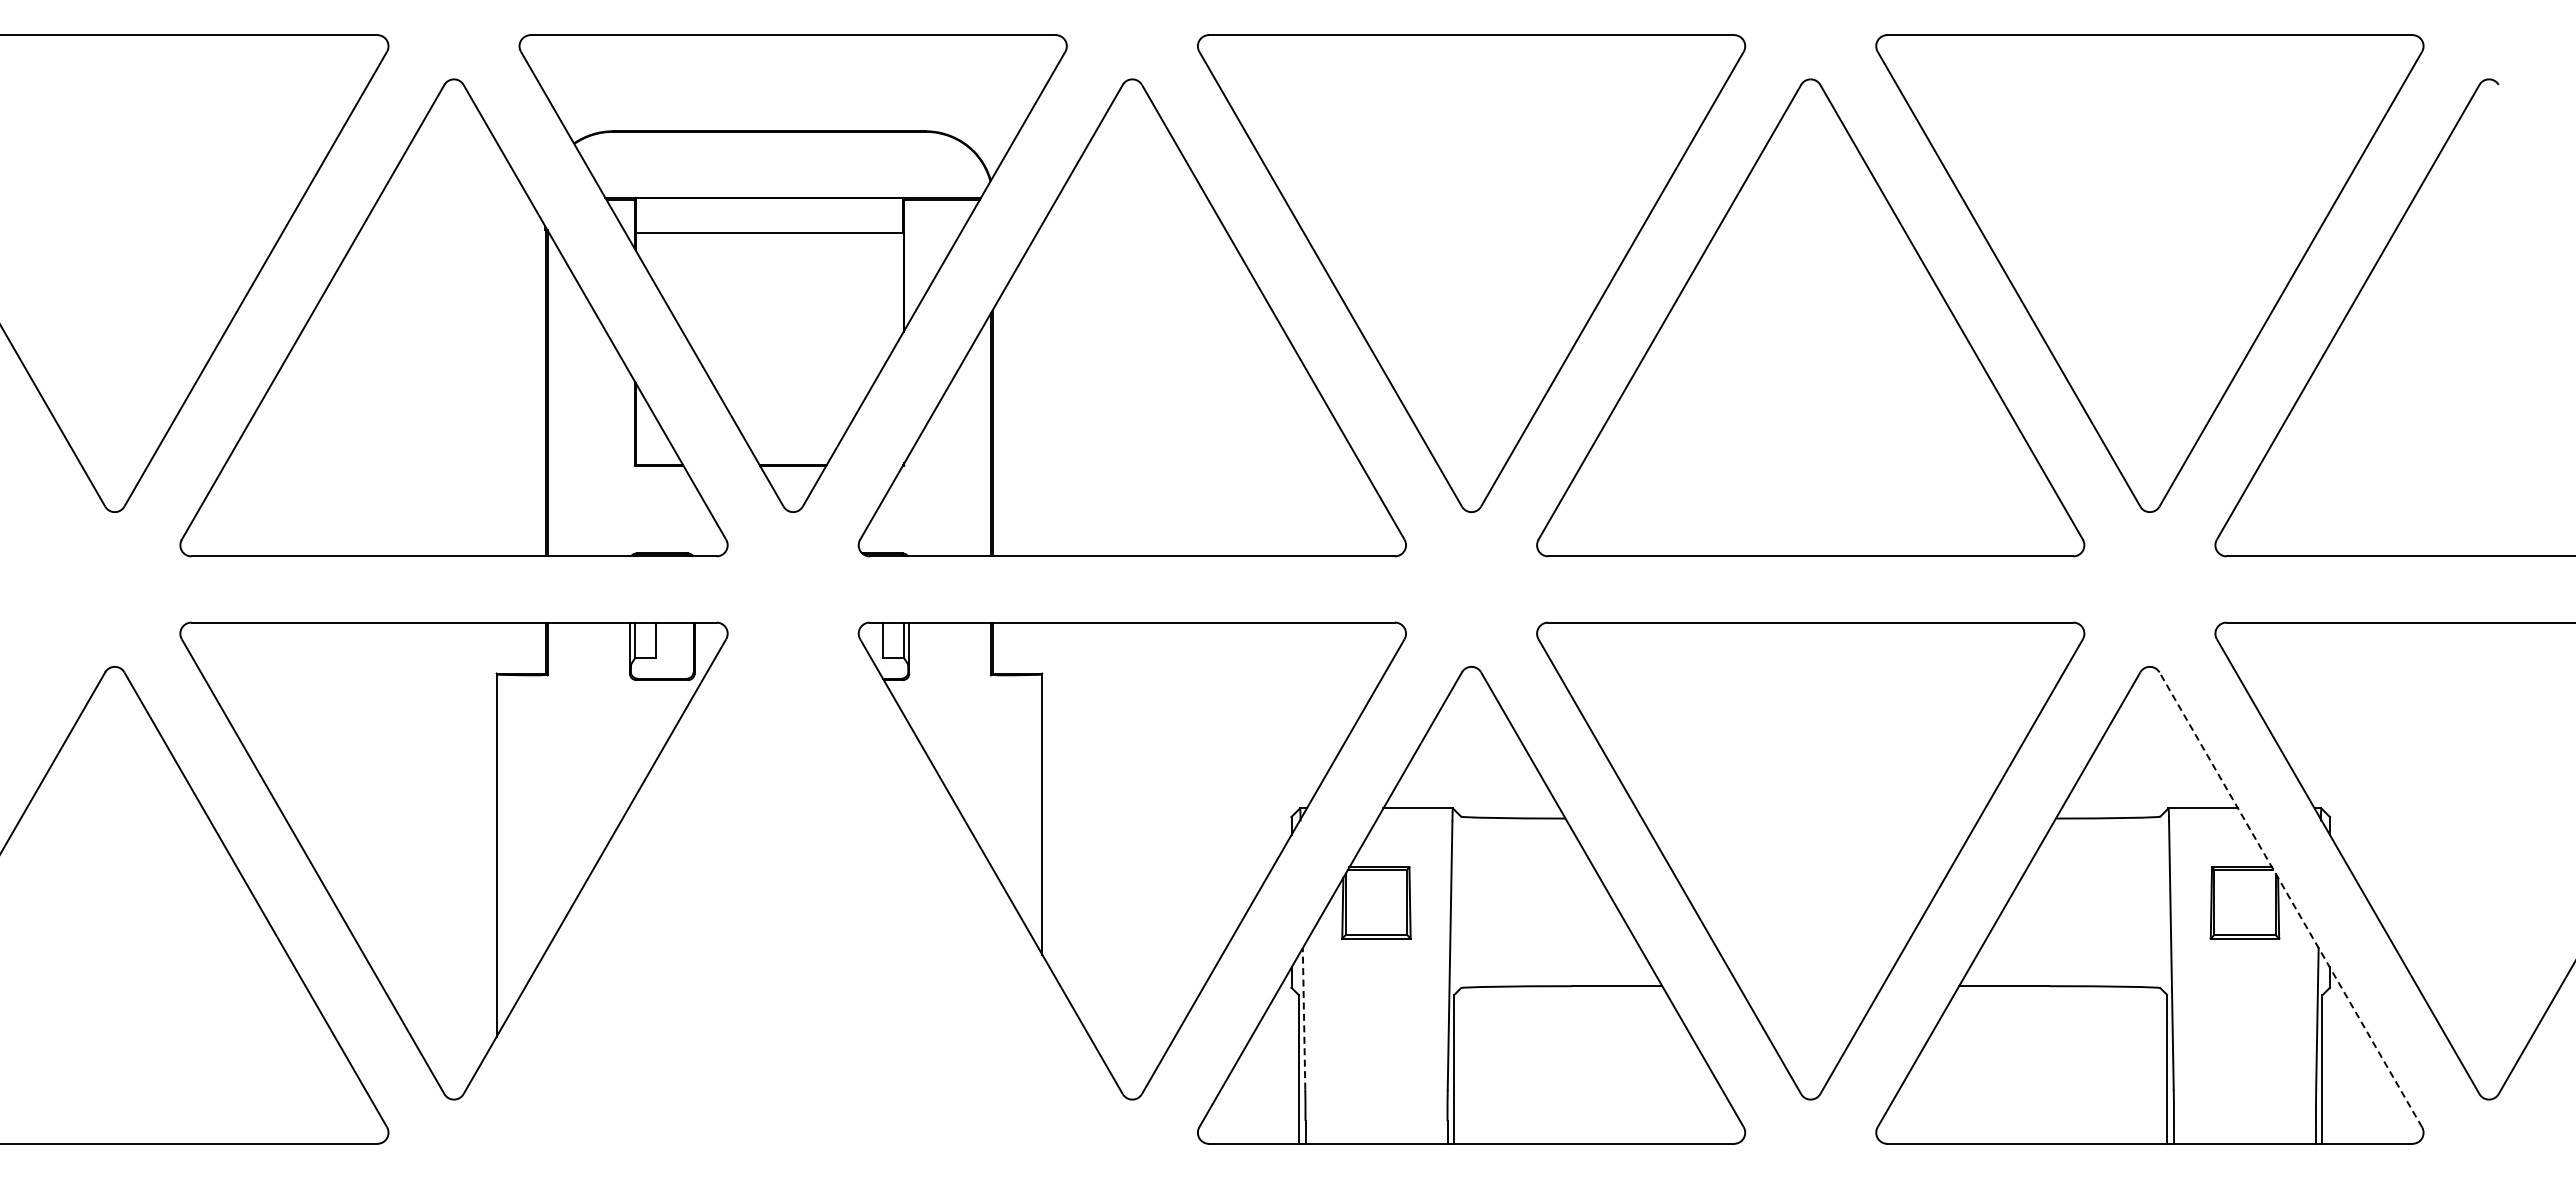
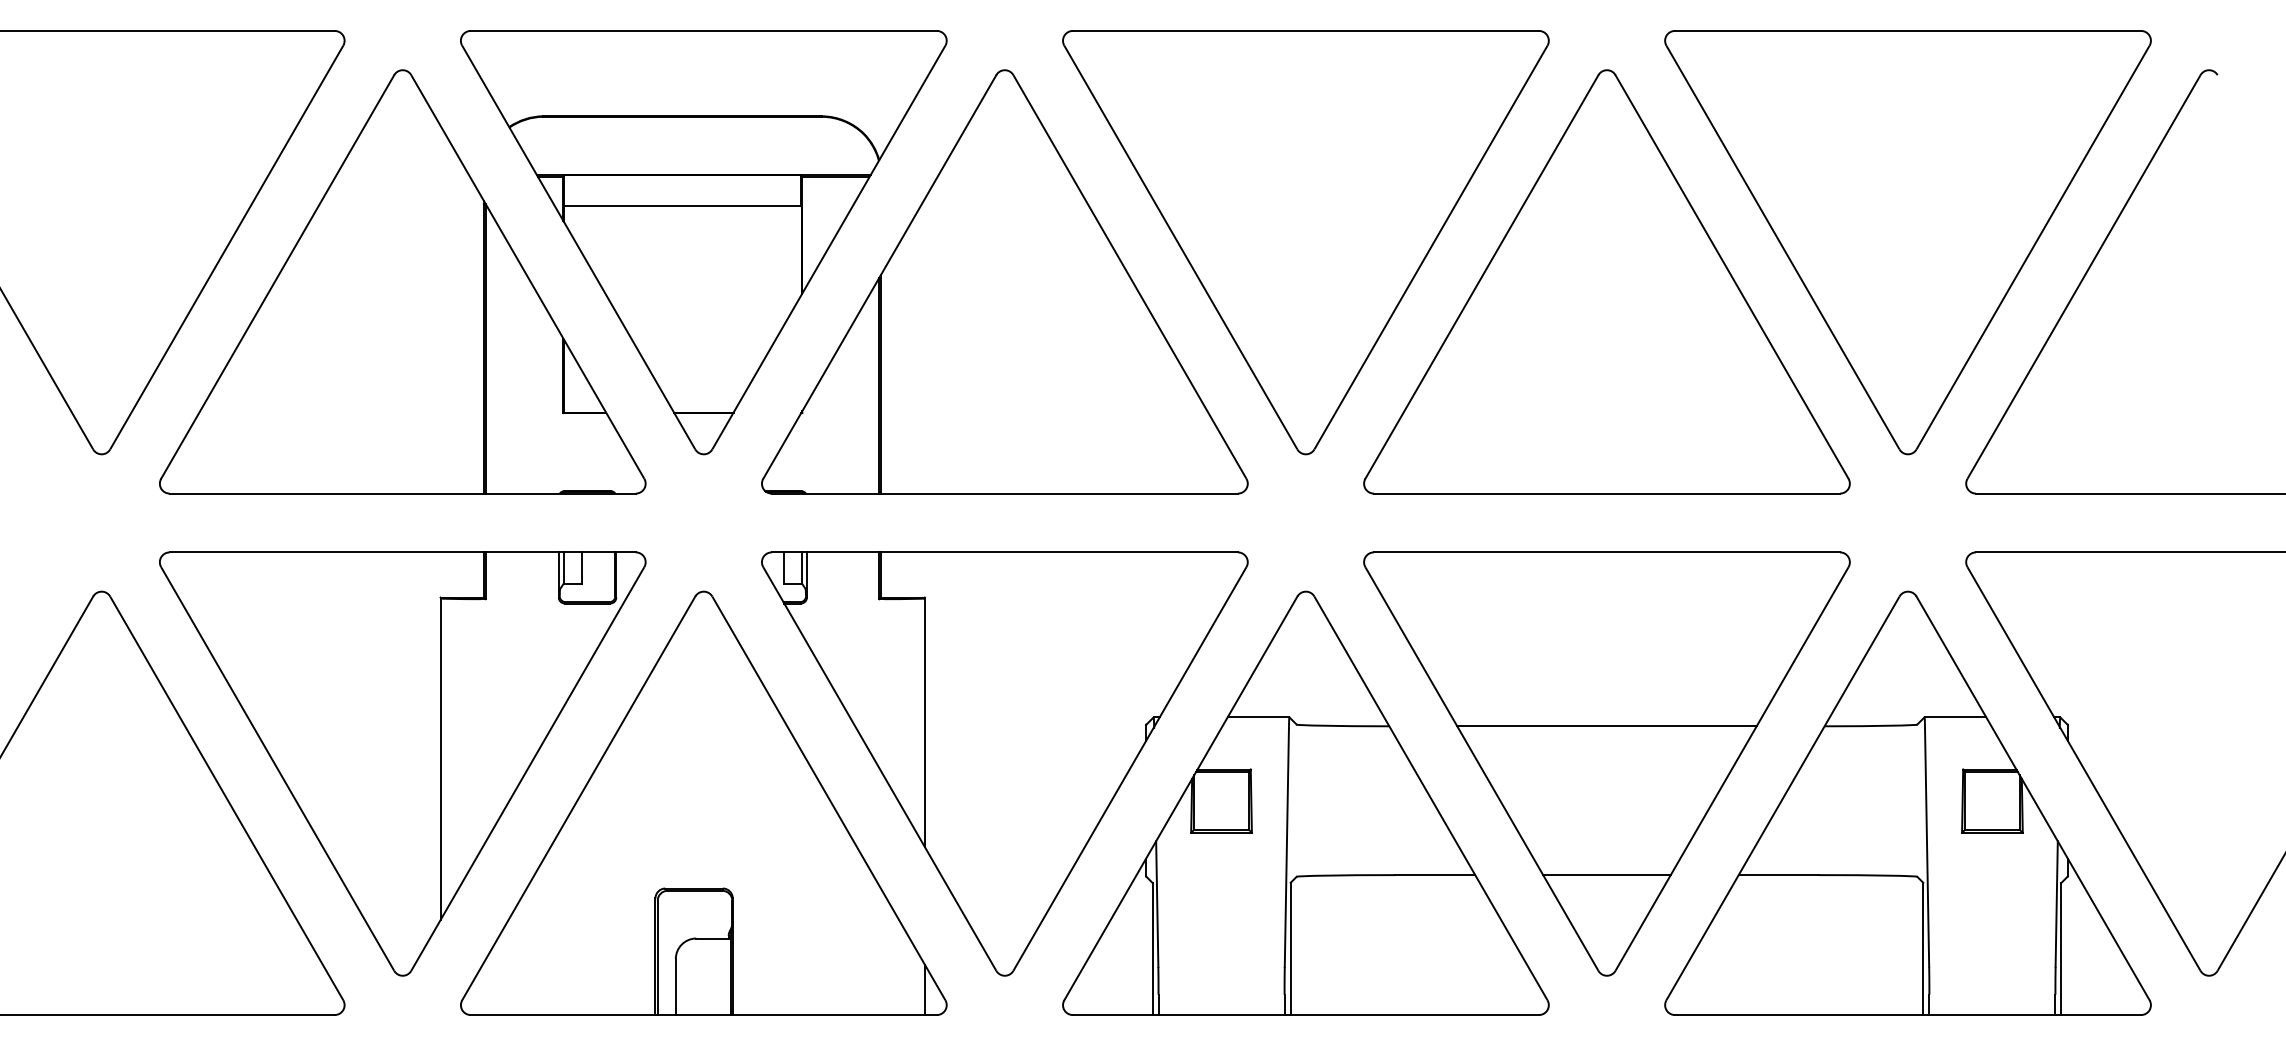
line: (1810, 818) -> (1606, 726), added
line: (2290, 899) -> (2032, 798), dashed -> solid
part: (792, 905) -> (703, 803), added
line: (1810, 986) -> (1606, 875), added
line: (1304, 1018) -> (1157, 903), dashed -> solid

